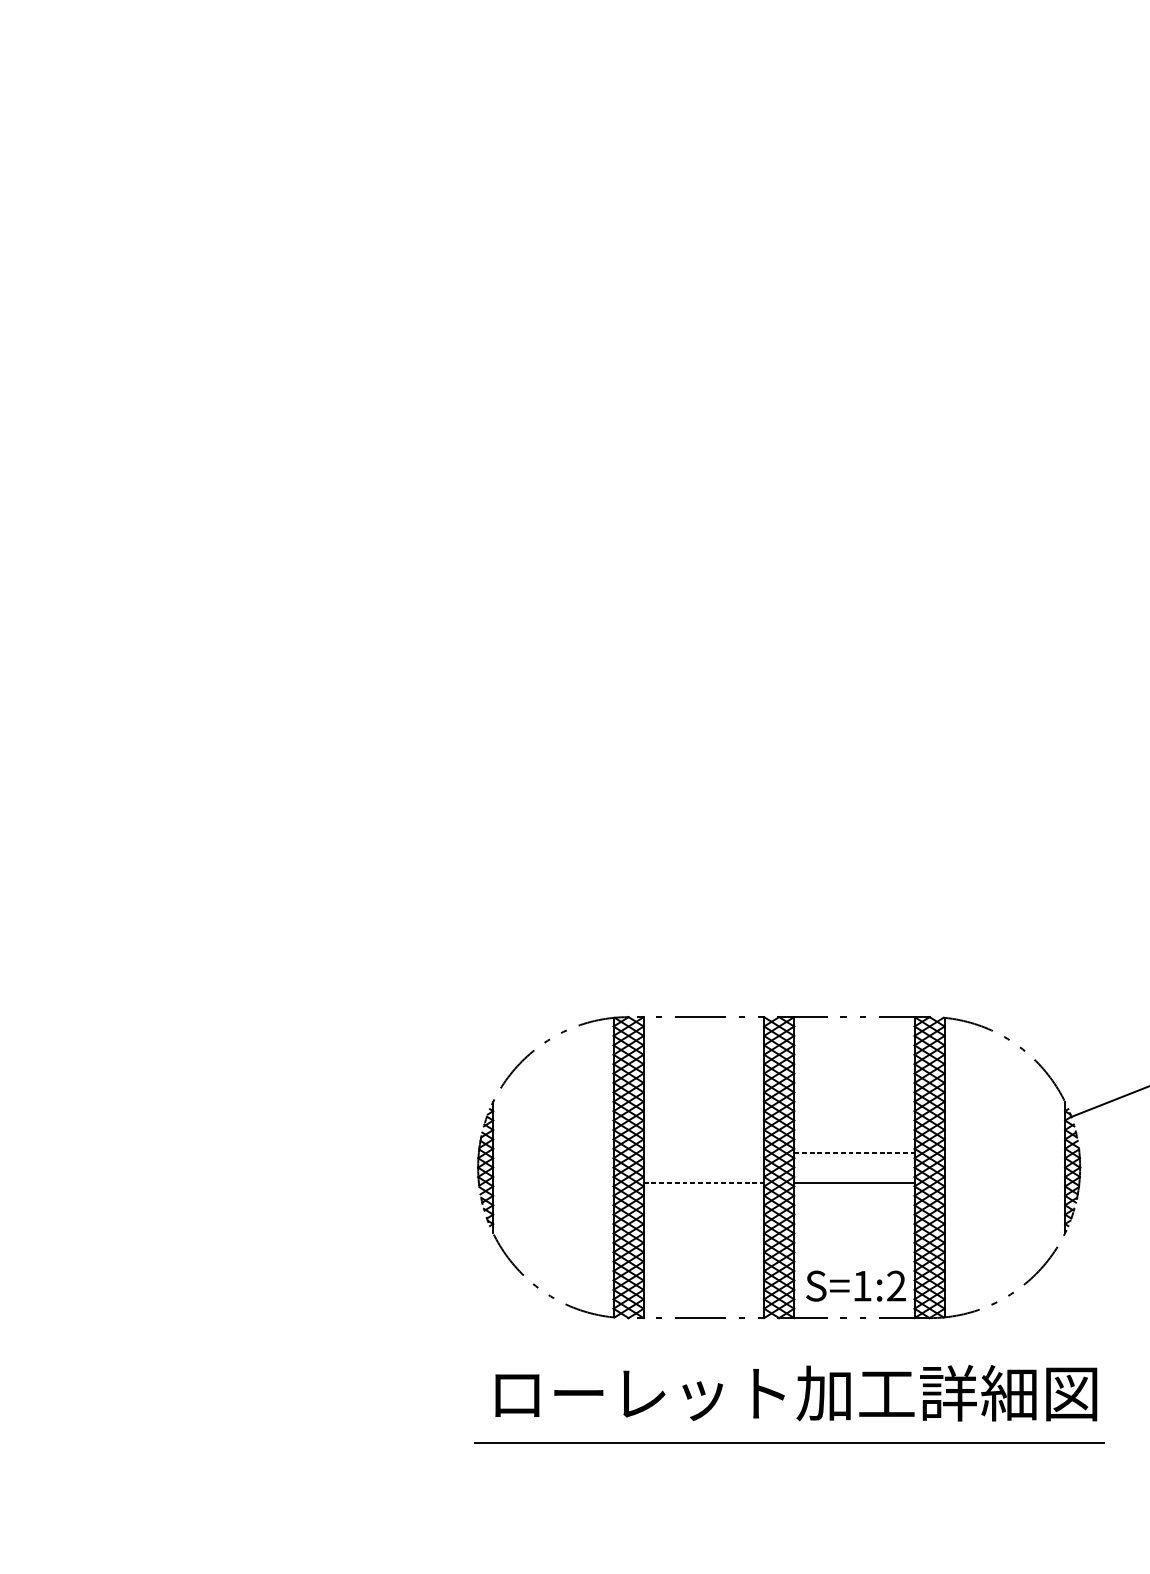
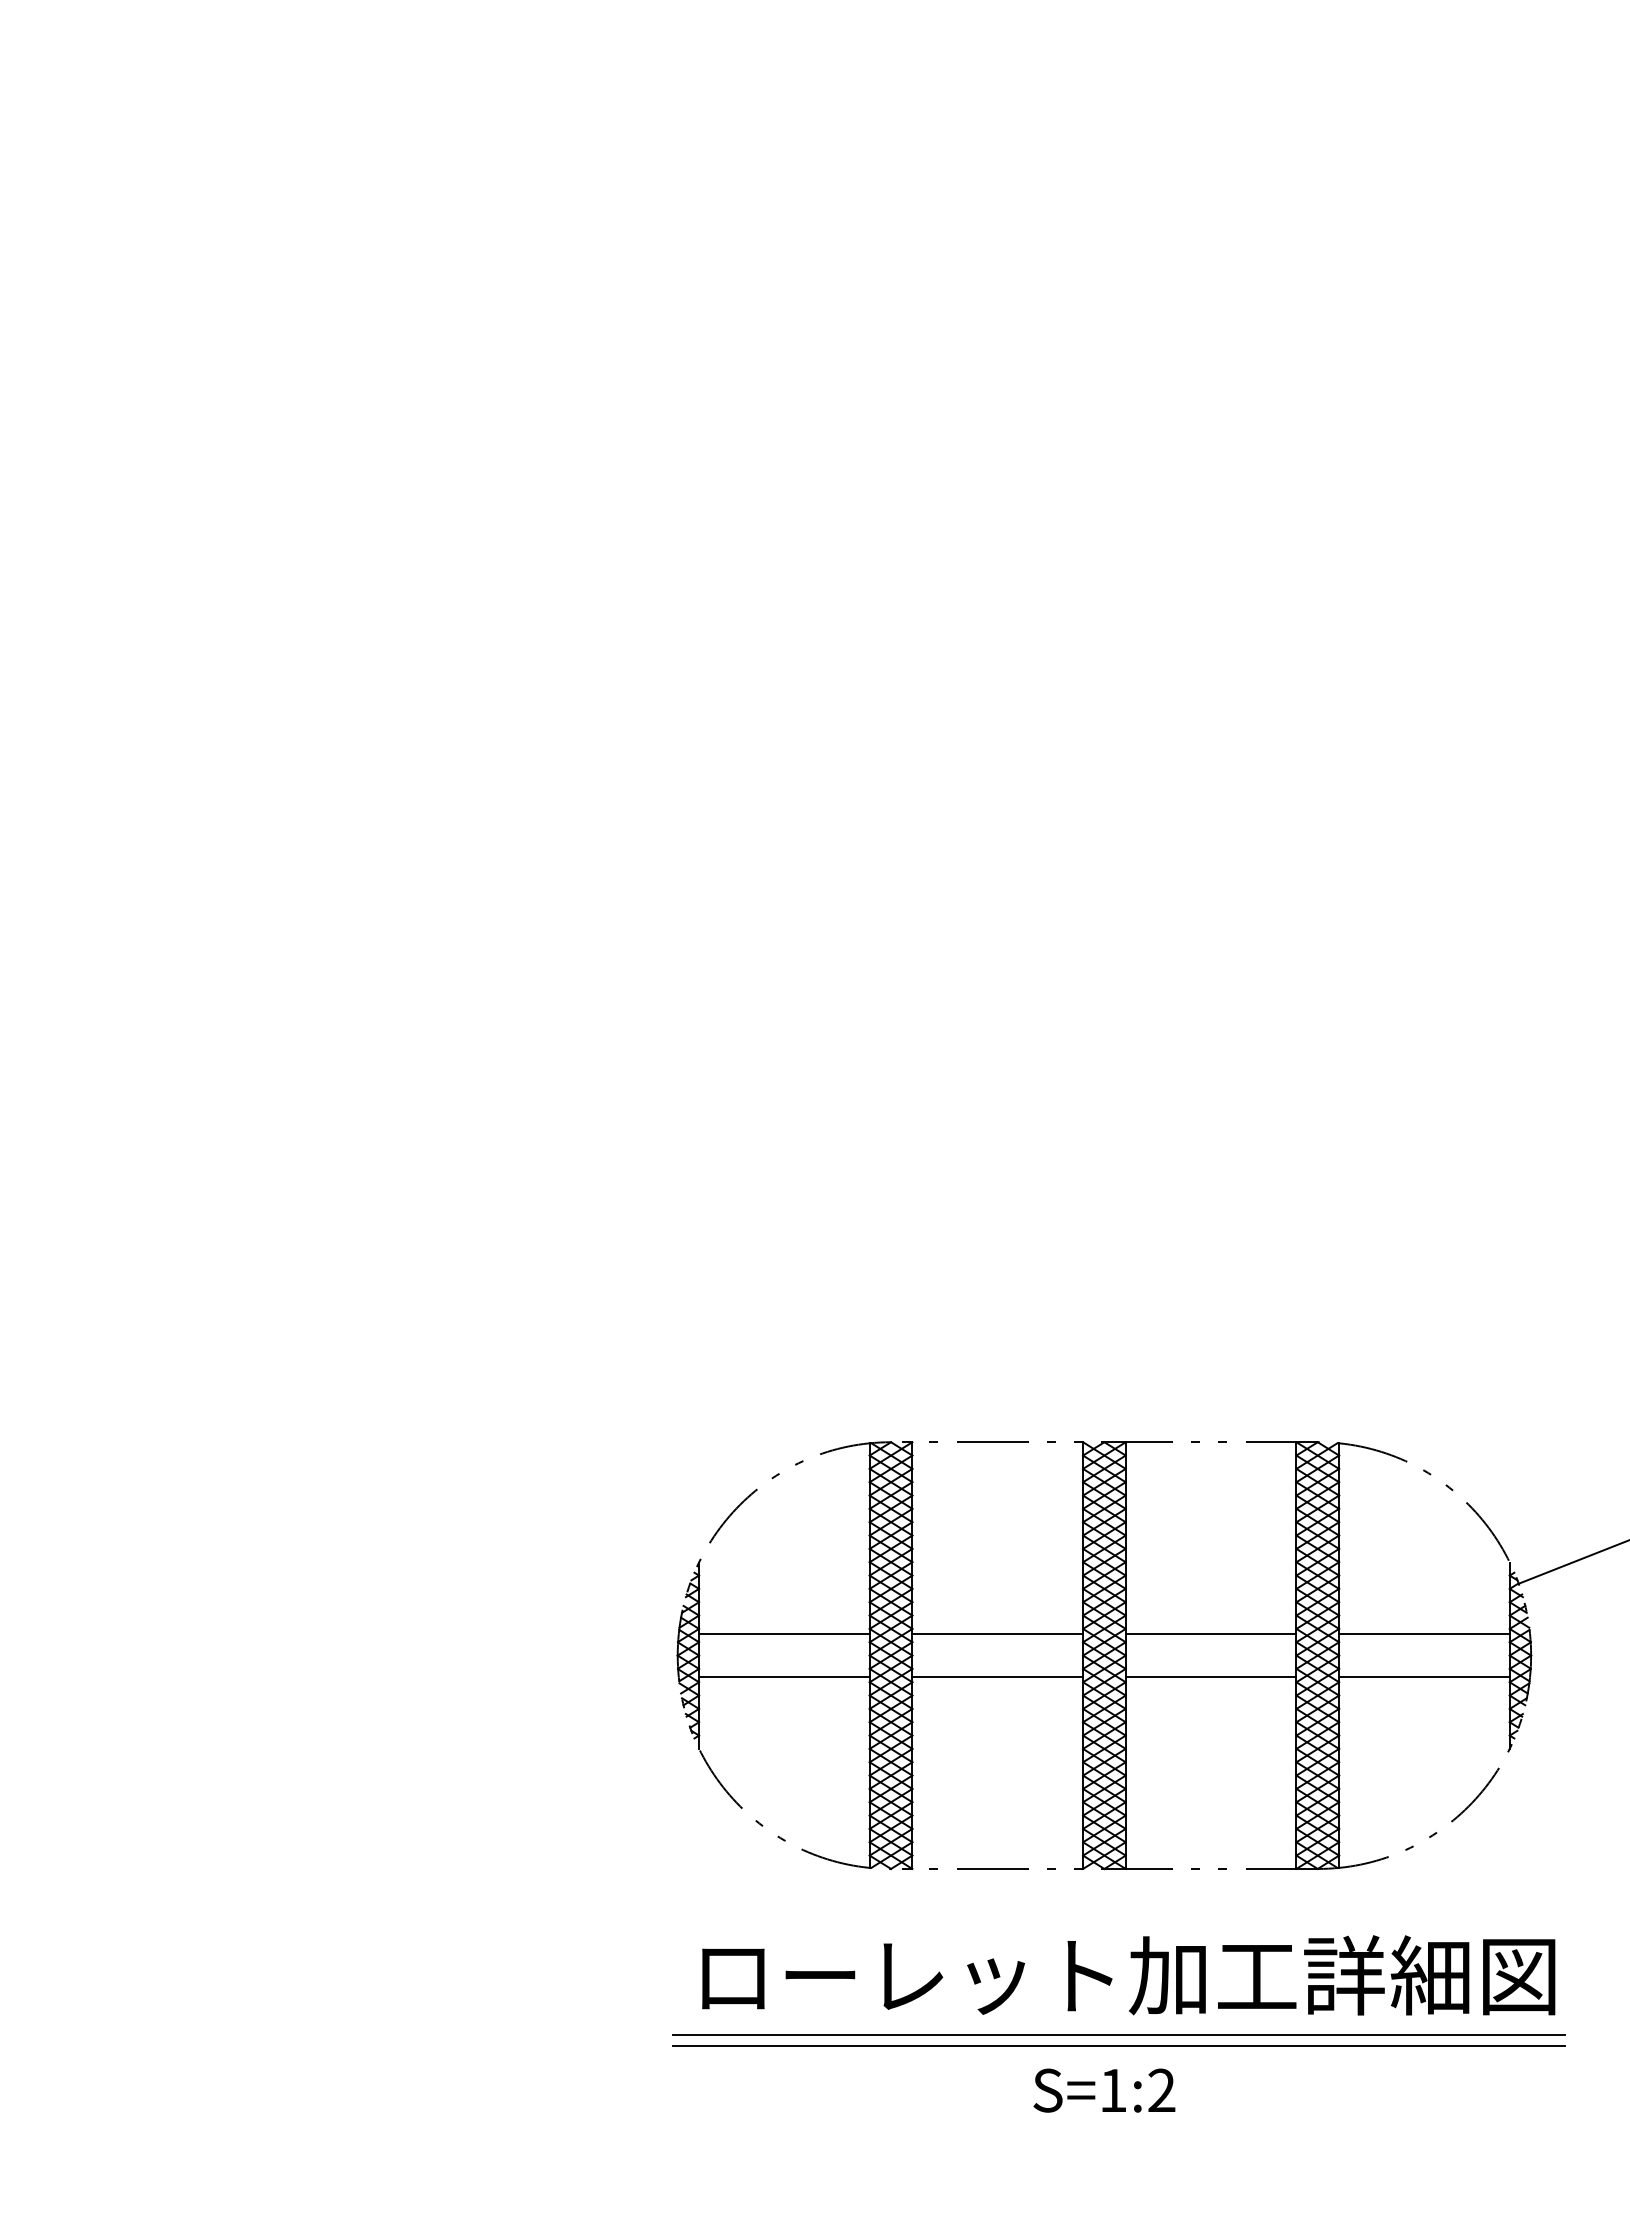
line: (553, 1152) -> (784, 1634), added
line: (703, 1152) -> (997, 1634), added
line: (854, 1152) -> (1211, 1634), dashed -> solid
line: (1004, 1152) -> (1424, 1634), added
line: (553, 1182) -> (784, 1676), added
line: (704, 1182) -> (998, 1676), dashed -> solid
line: (1004, 1182) -> (1424, 1676), added
text: (856, 1286) -> (1104, 2090), moved
line: (789, 1434) -> (1119, 2034), added

